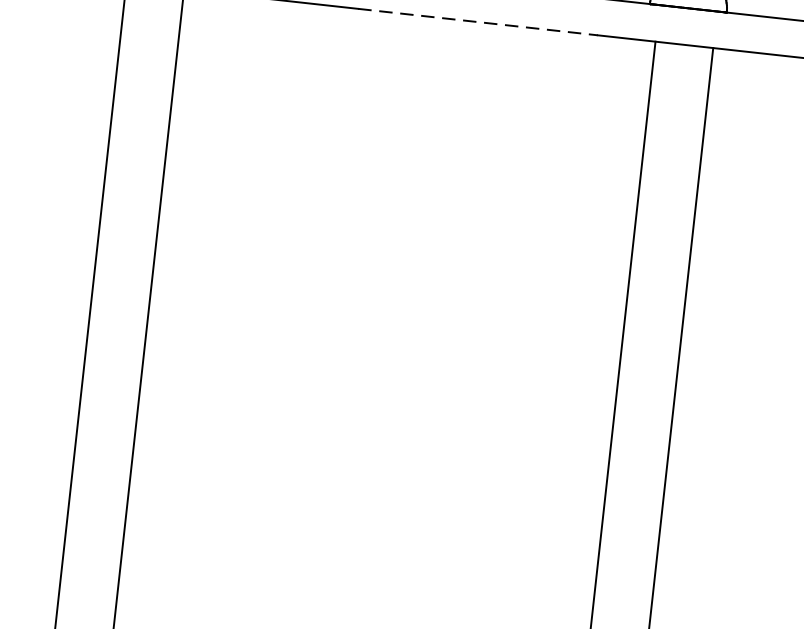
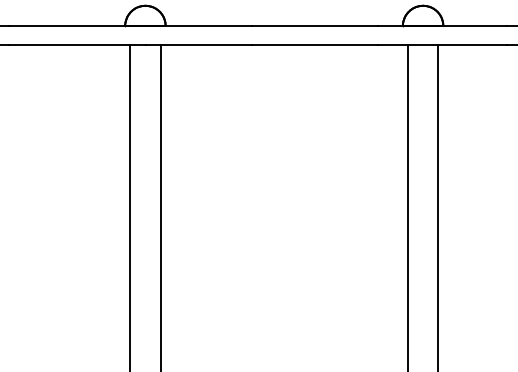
line: (477, 22) -> (314, 45), dashed -> solid

